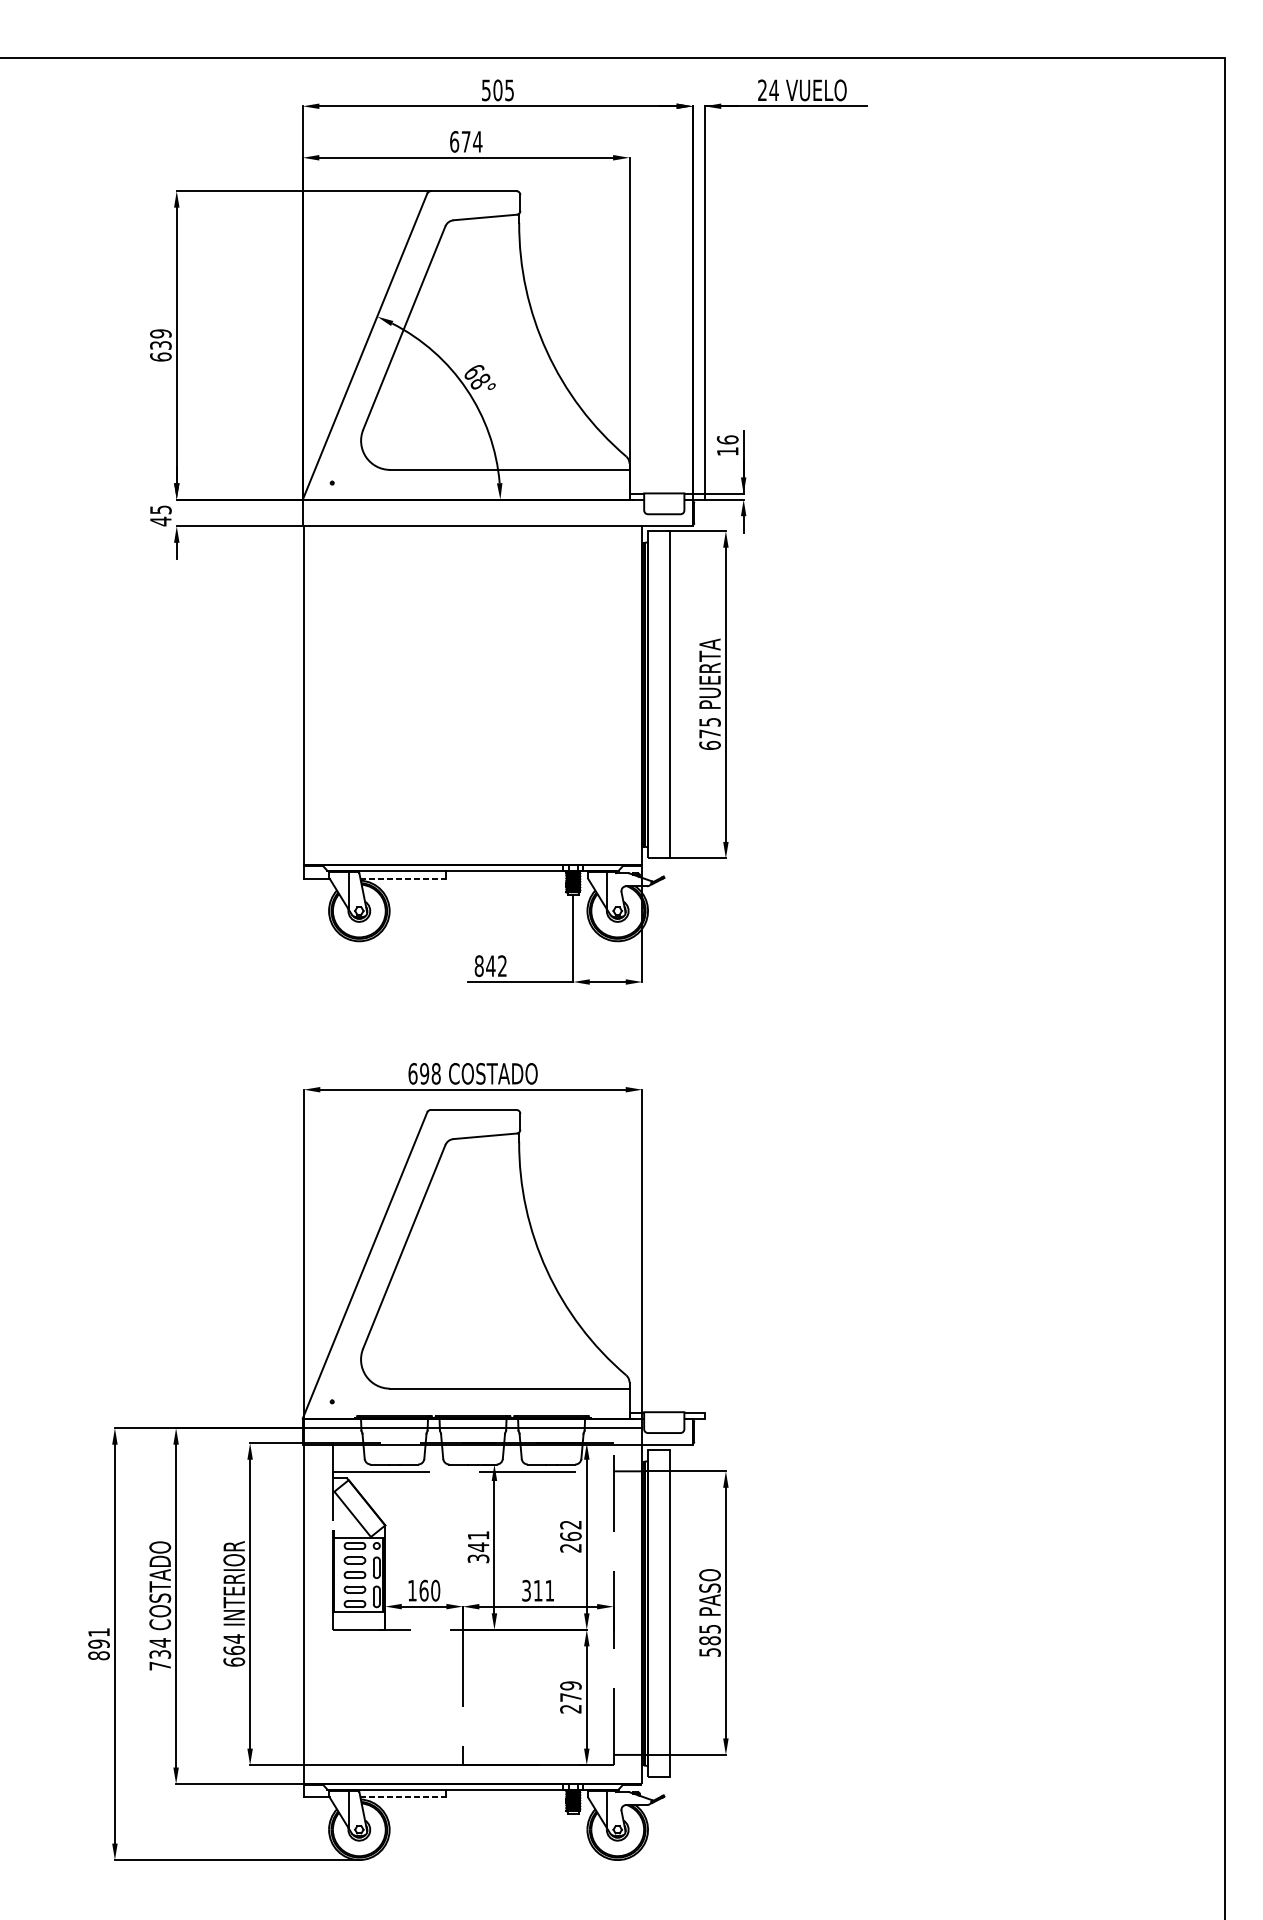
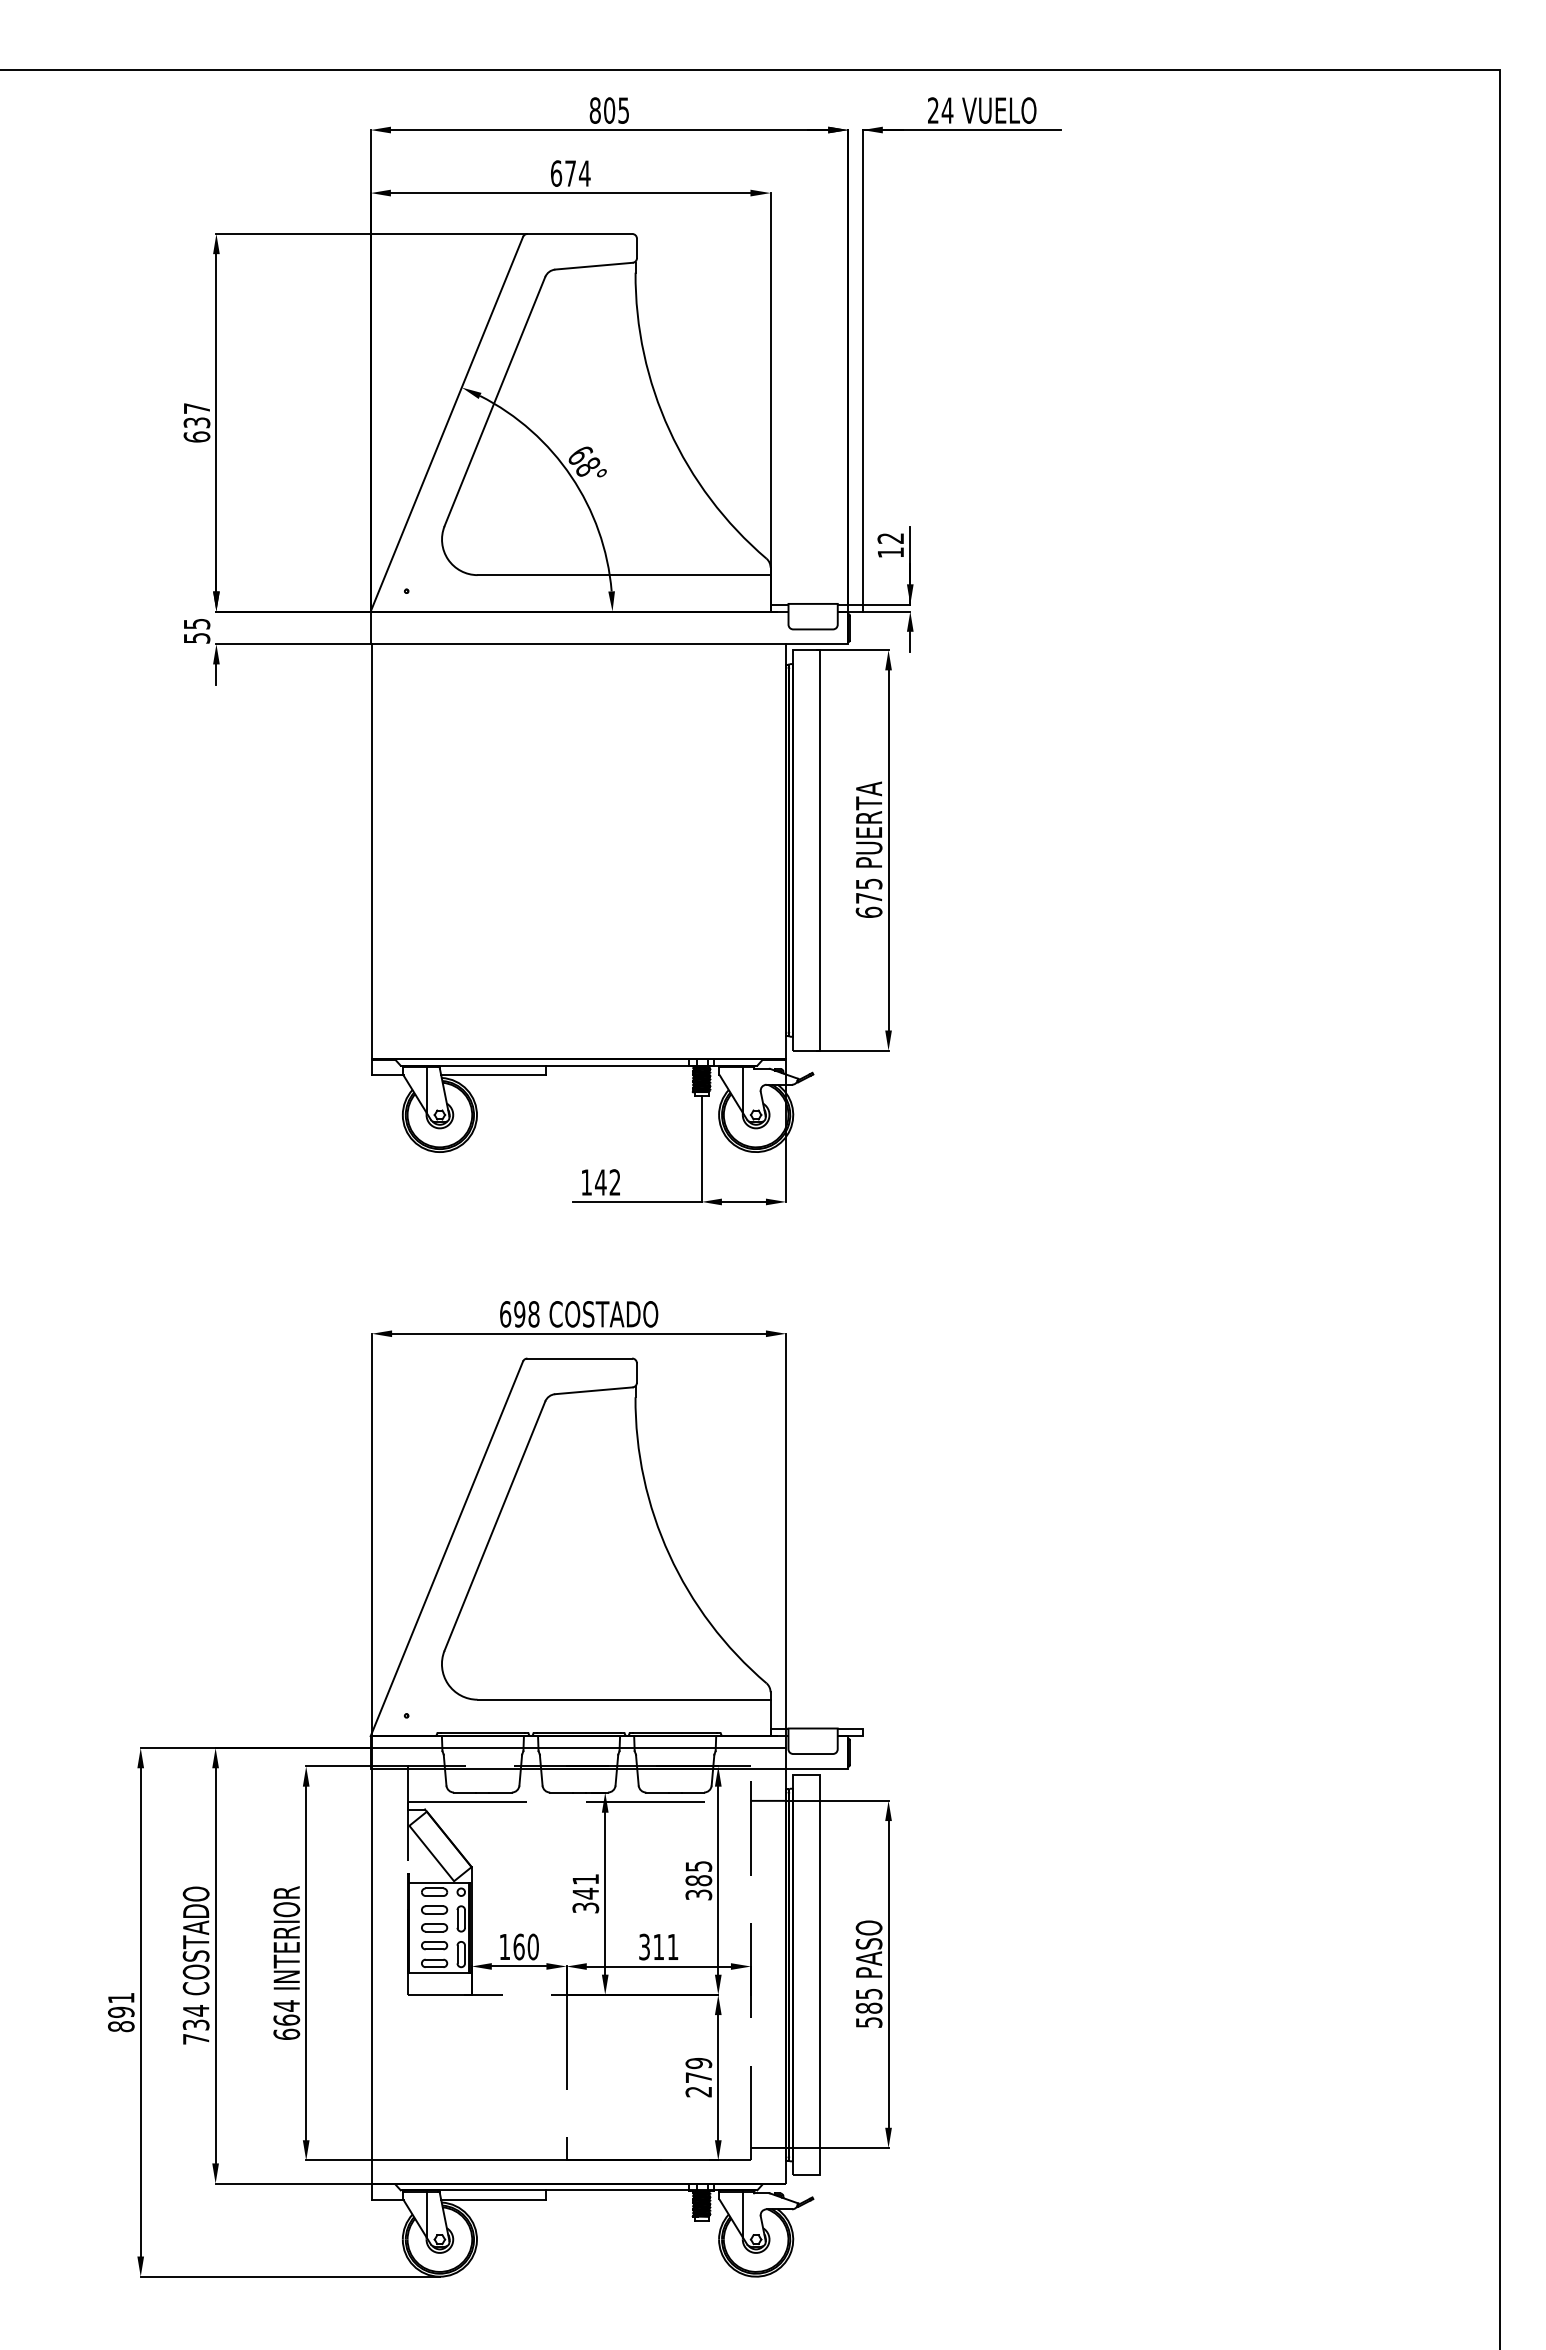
text: (485, 90) -> (594, 110), 505 -> 805
text: (160, 333) -> (196, 408), 639 -> 637
text: (727, 439) -> (890, 537), 16 -> 12
text: (161, 521) -> (197, 638), 45 -> 55
line: (403, 878) -> (493, 1075), dashed -> solid
text: (479, 966) -> (586, 1182), 842 -> 142
text: (570, 1536) -> (698, 1880), 262 -> 385
line: (403, 1797) -> (493, 2199), dashed -> solid

